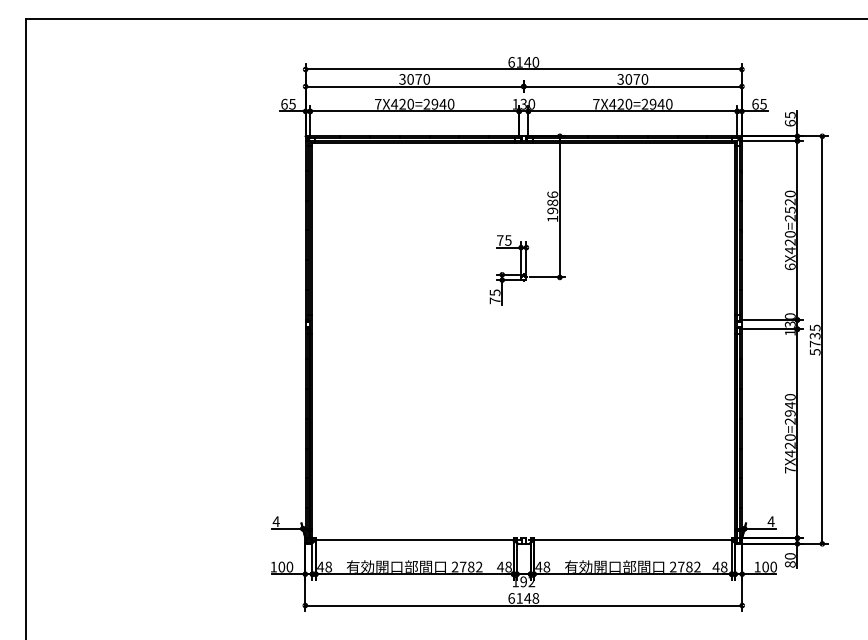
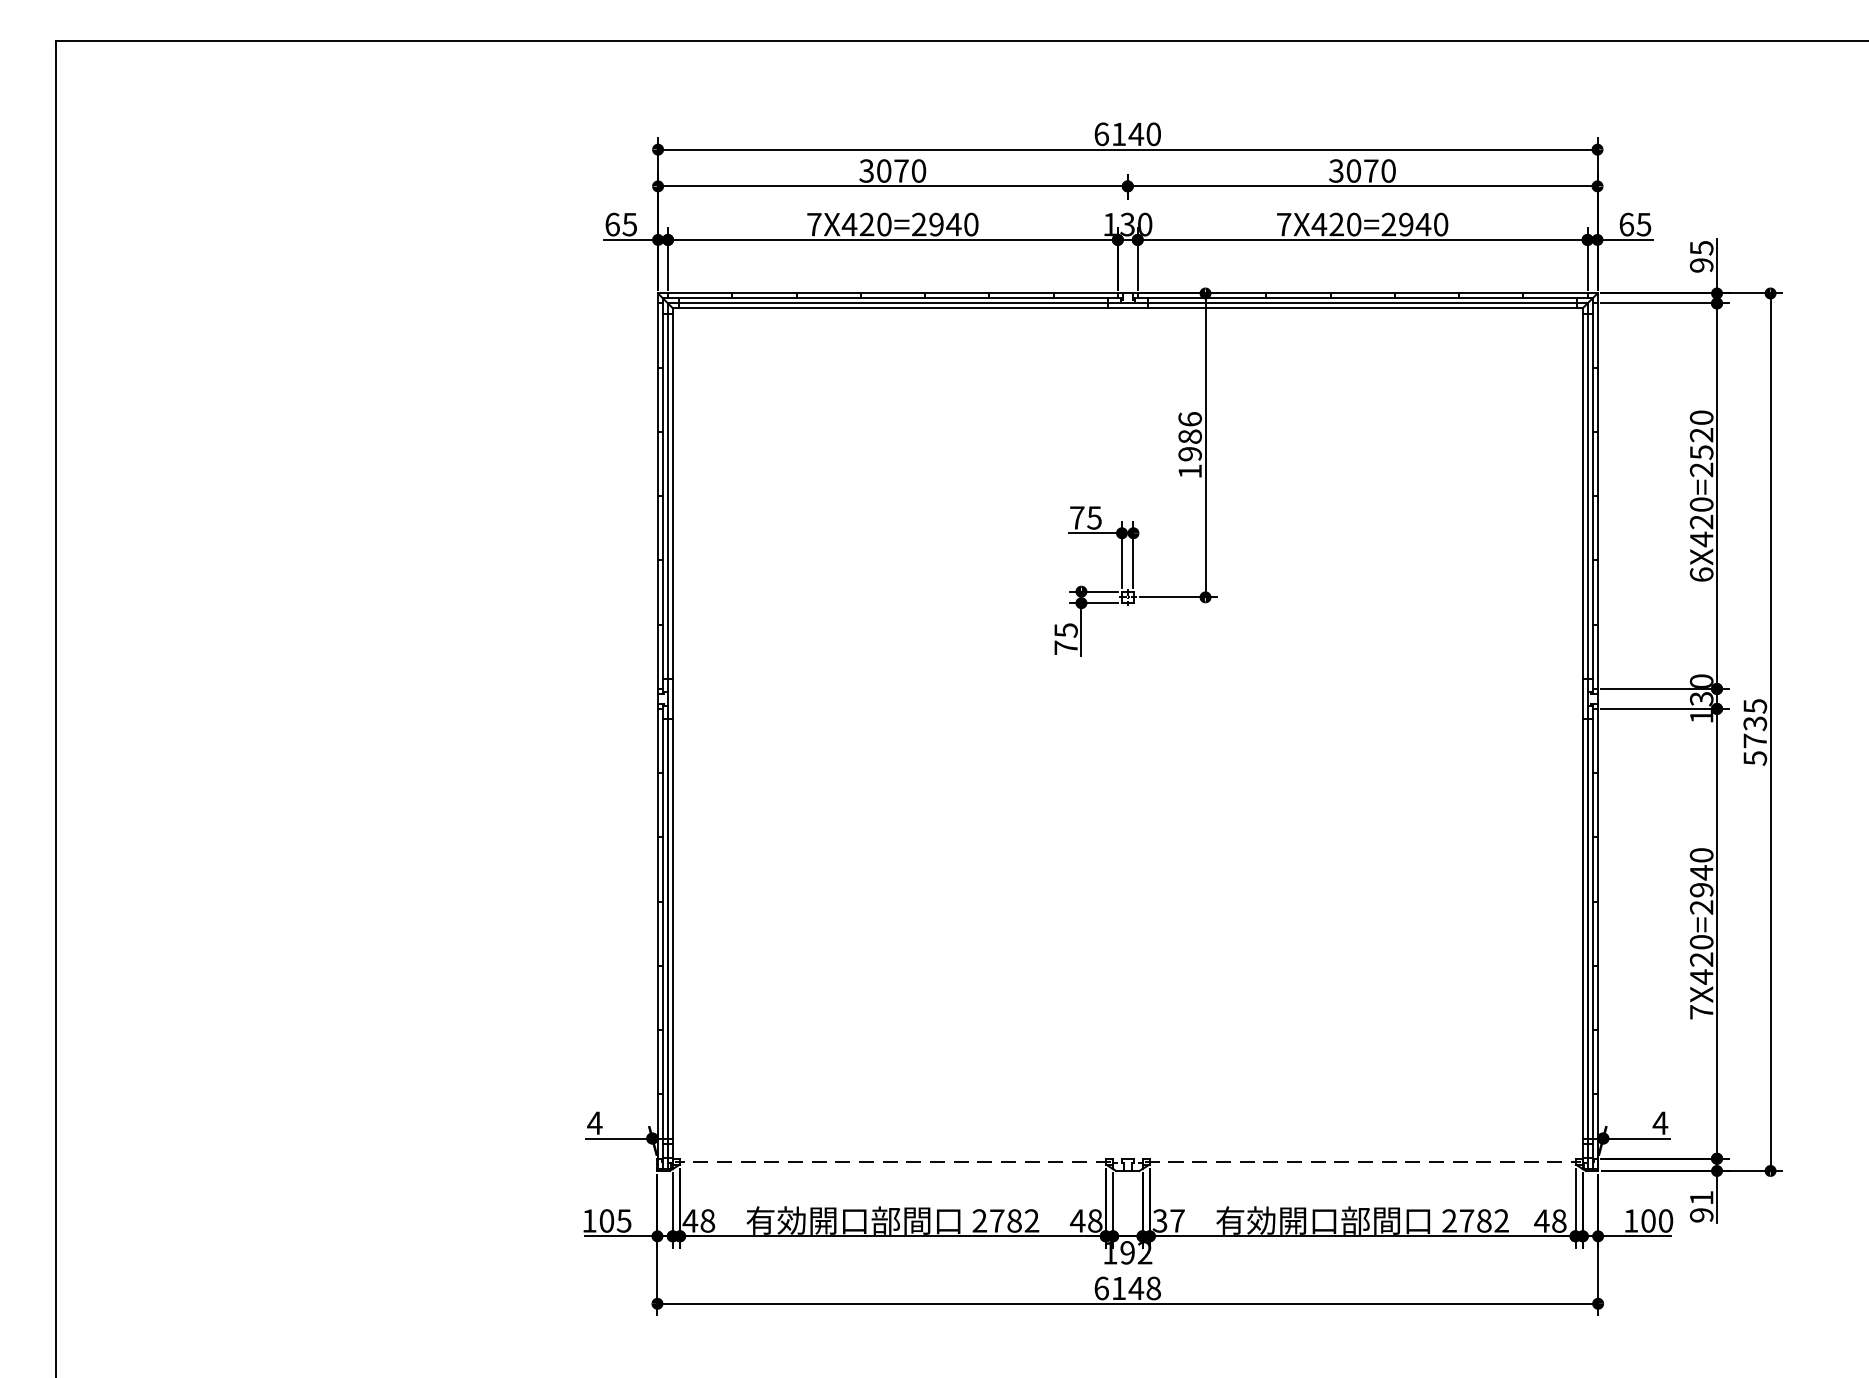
text: (789, 122) -> (1699, 263), 65 -> 95
line: (414, 539) -> (892, 1161), solid -> dashed
line: (633, 539) -> (1364, 1161), solid -> dashed
text: (789, 560) -> (1699, 1206), 80 -> 91
text: (289, 566) -> (623, 1219), 100 -> 105
text: (542, 566) -> (1168, 1219), 48 -> 37

